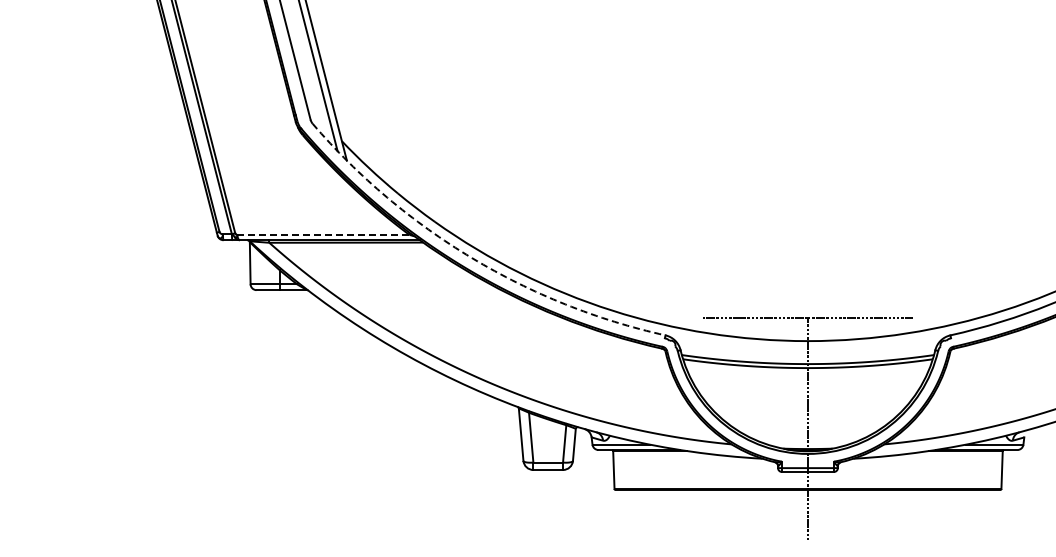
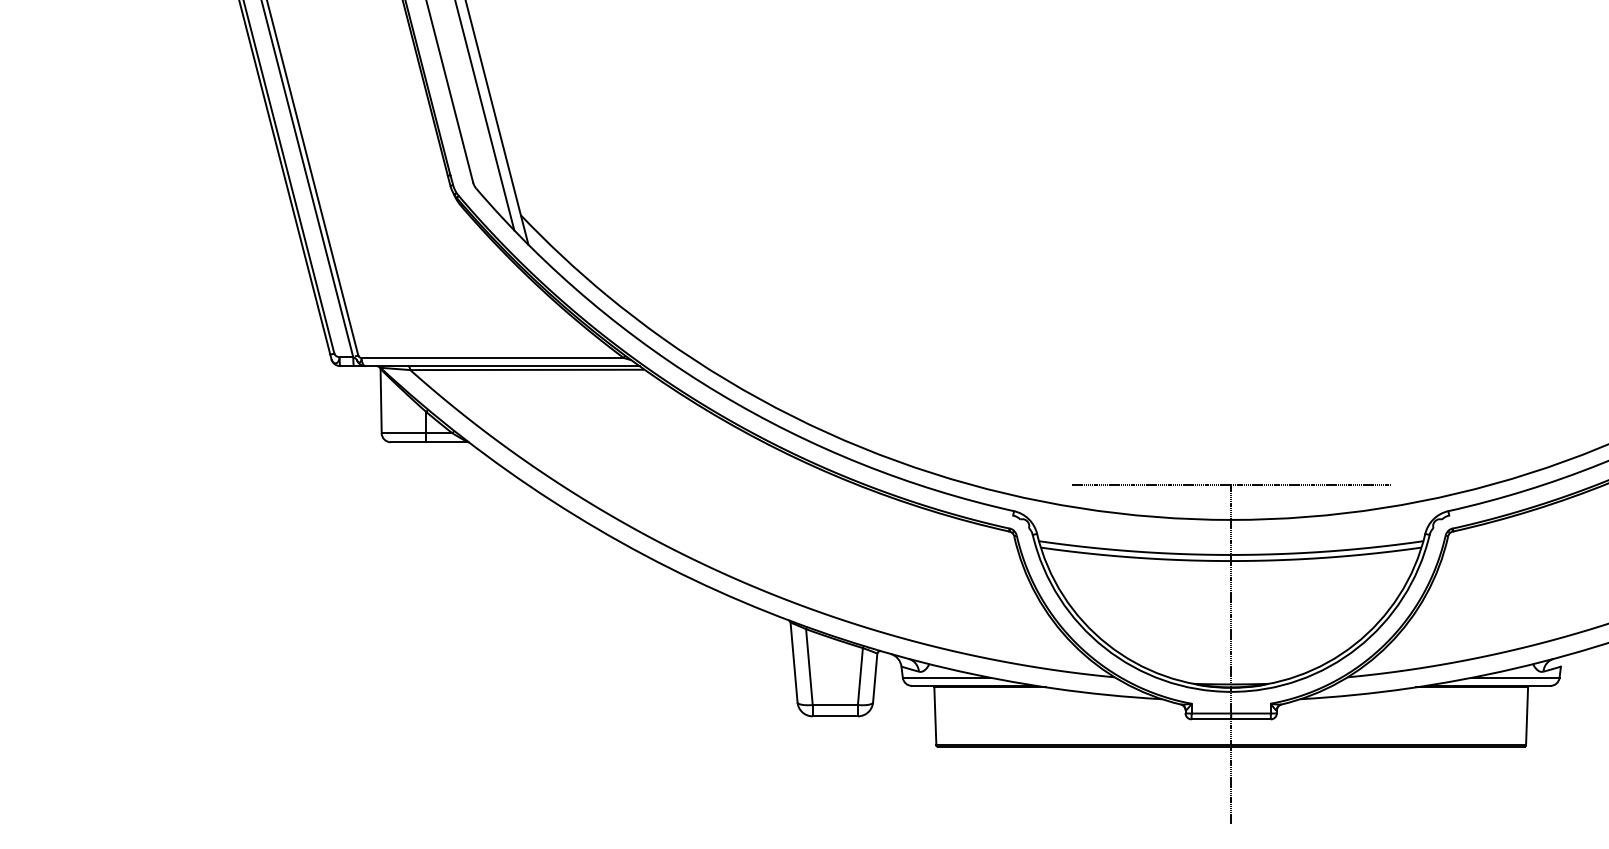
line: (323, 234) -> (492, 357), dashed -> solid
arc: (472, 258) -> (719, 394), dashed -> solid

